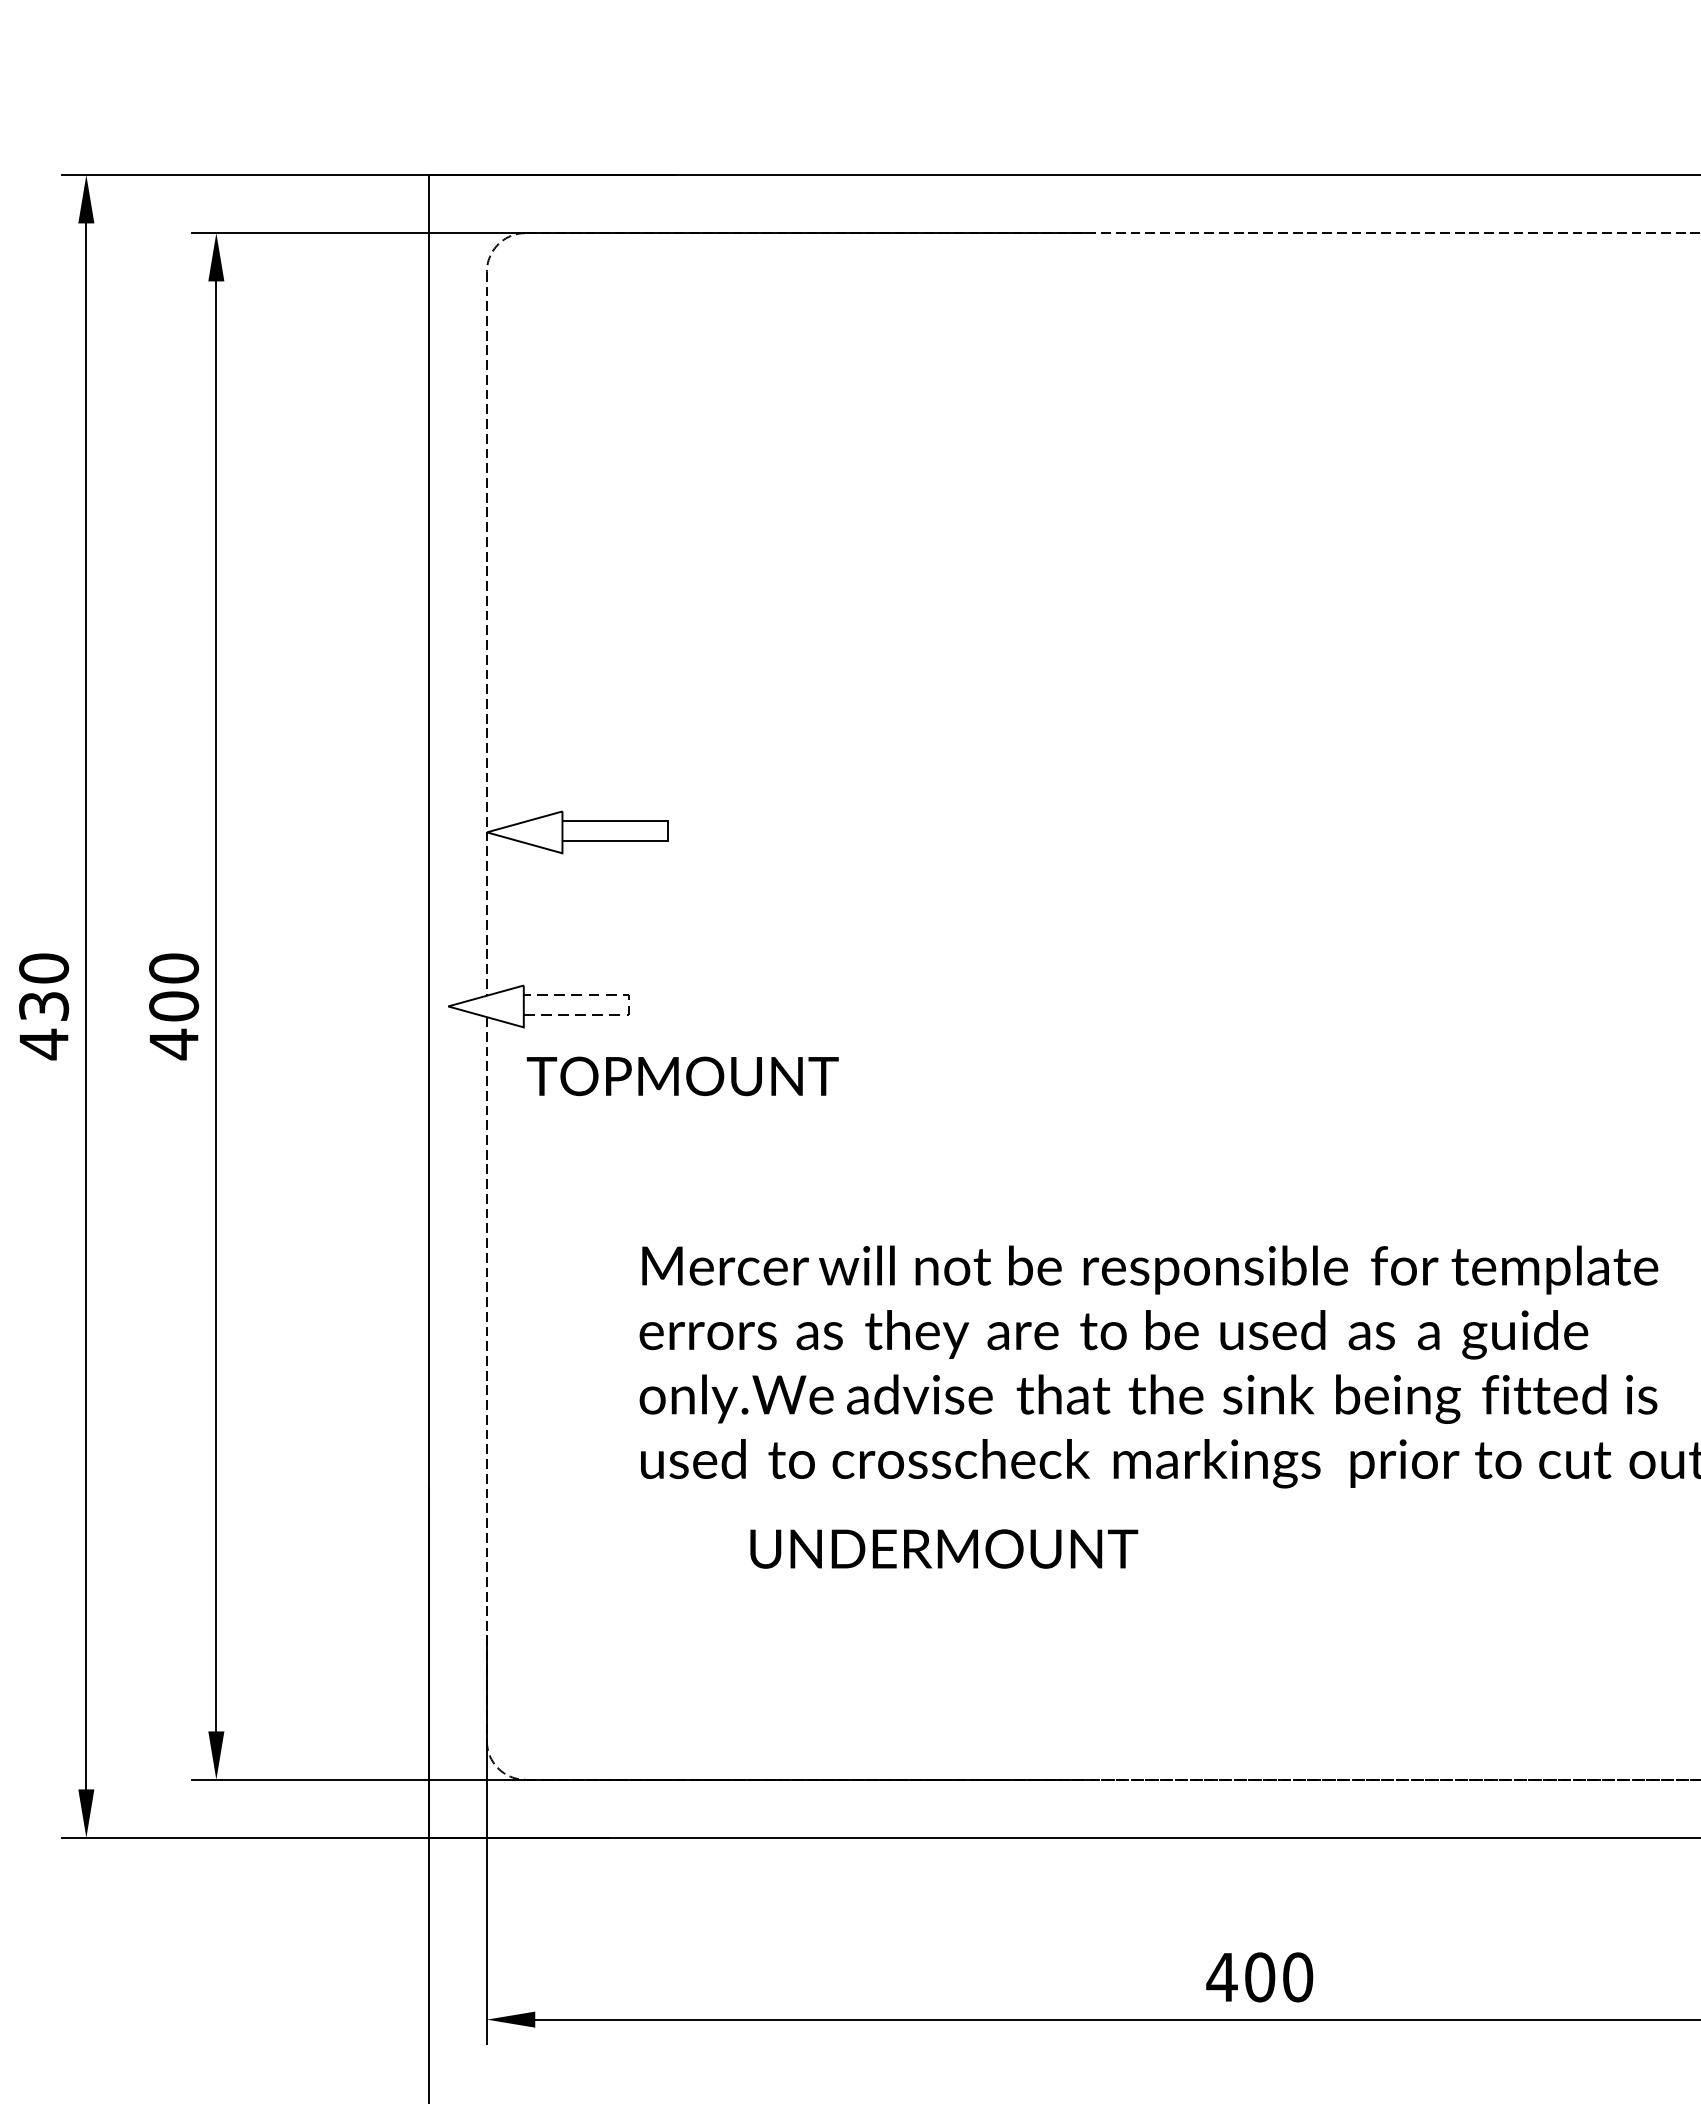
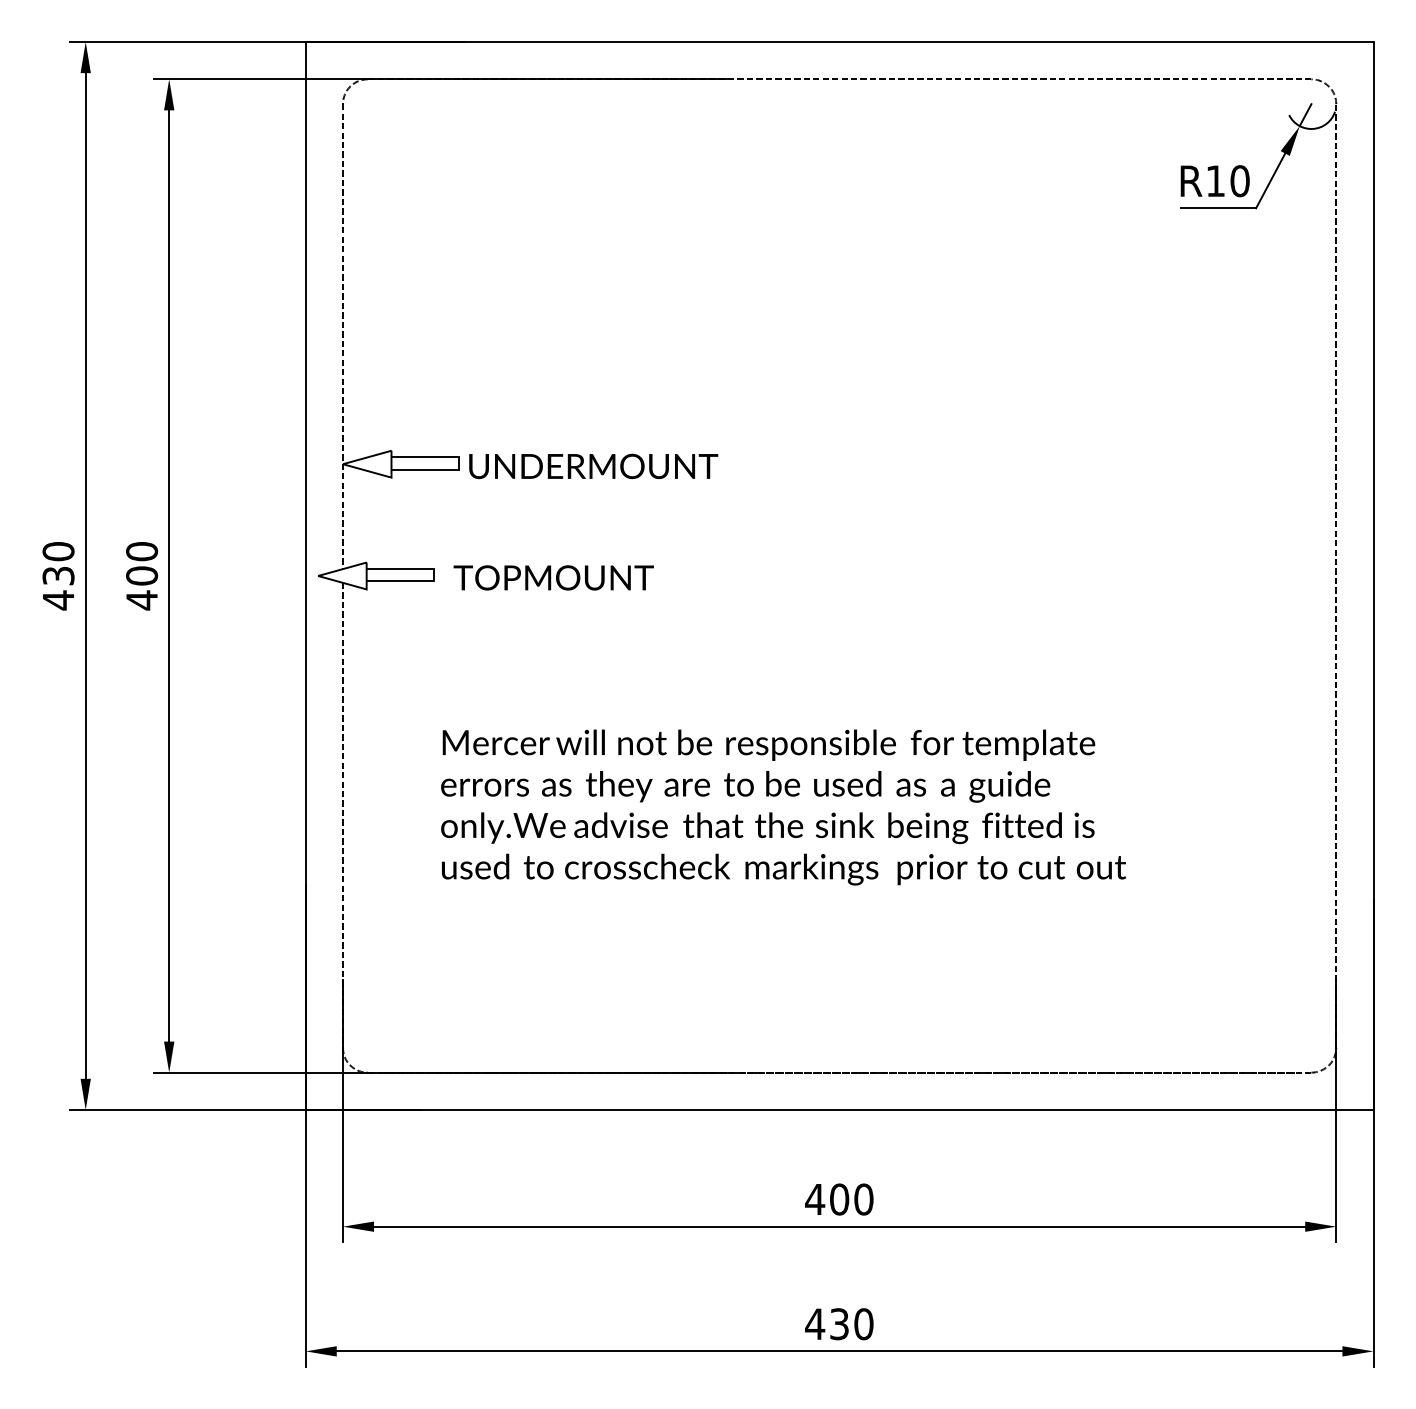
line: (629, 1004) -> (434, 574), dashed -> solid
text: (682, 1075) -> (553, 577), moved
text: (943, 1549) -> (593, 466), moved

